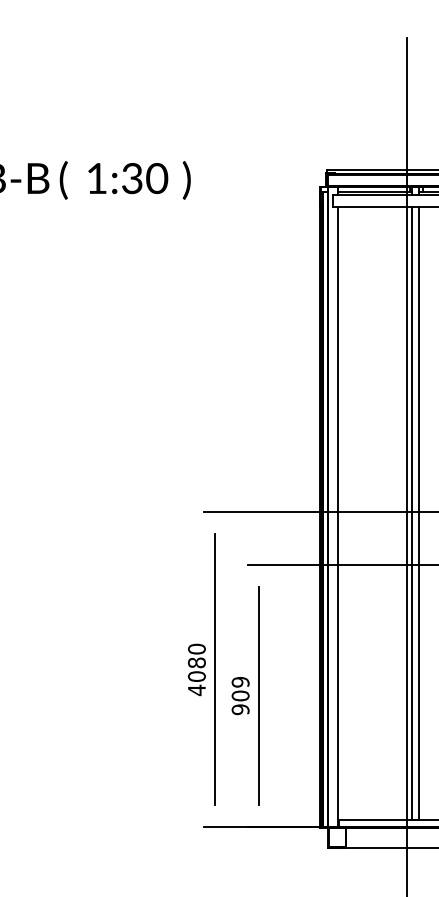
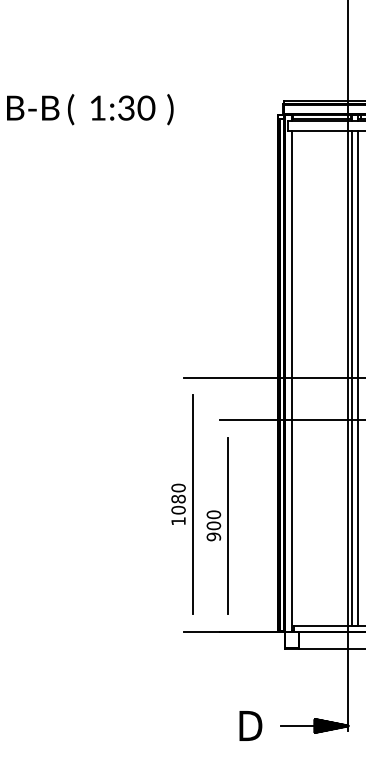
text: (241, 681) -> (214, 514), 909 -> 900
text: (196, 689) -> (178, 520), 4080 -> 1080

